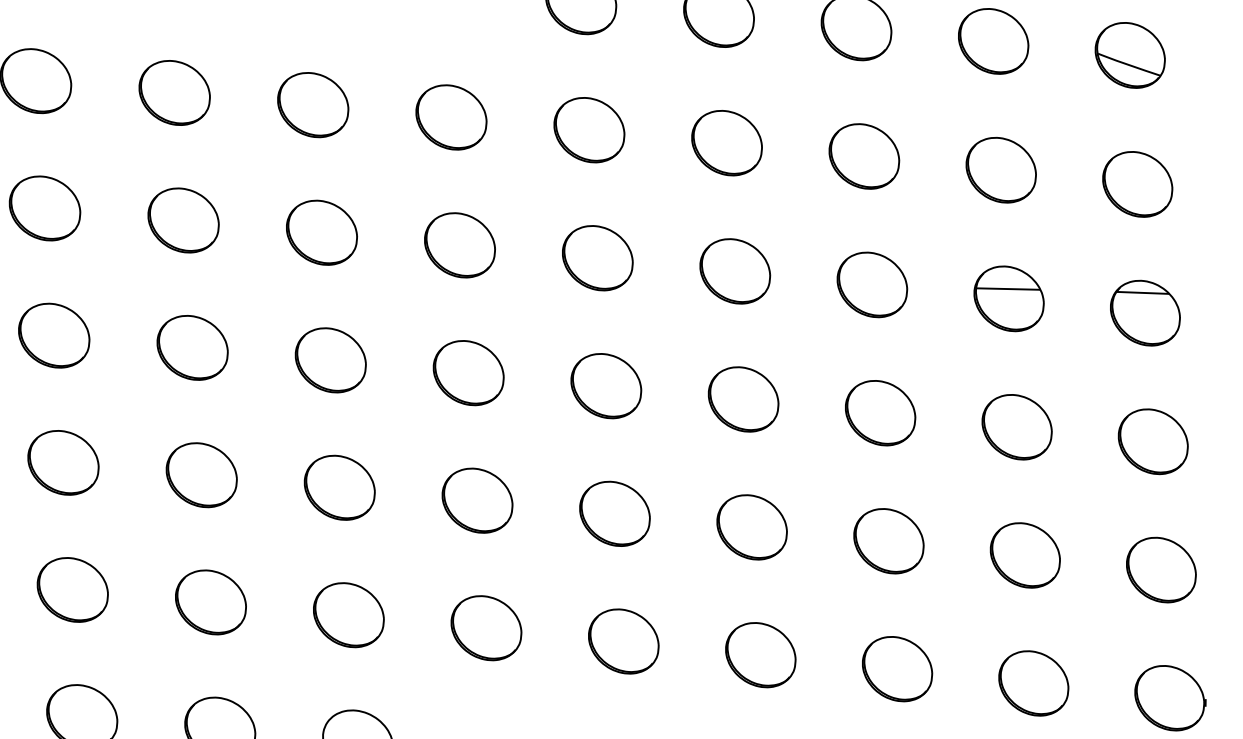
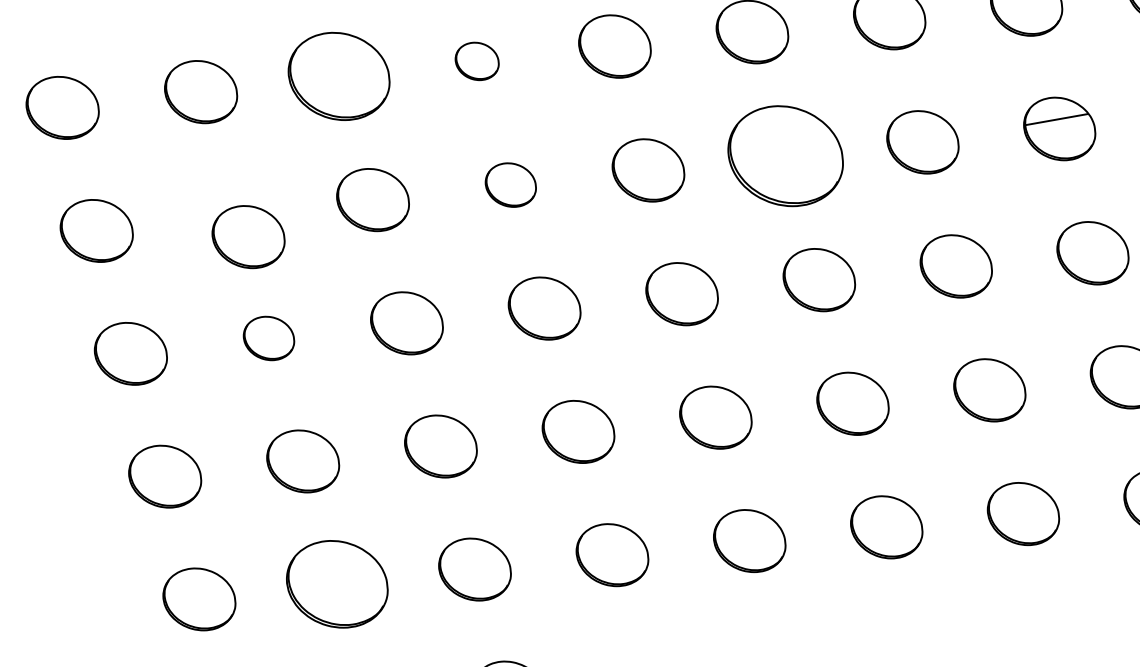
part: (313, 105) -> (339, 76), size x1.4
part: (451, 117) -> (477, 61), size x0.6
part: (183, 220) -> (248, 237), moved
part: (459, 245) -> (510, 185), size x0.7
part: (735, 271) -> (786, 156), size x1.6
part: (192, 347) -> (268, 338), size x0.7
part: (210, 602) -> (336, 584), size x1.4

